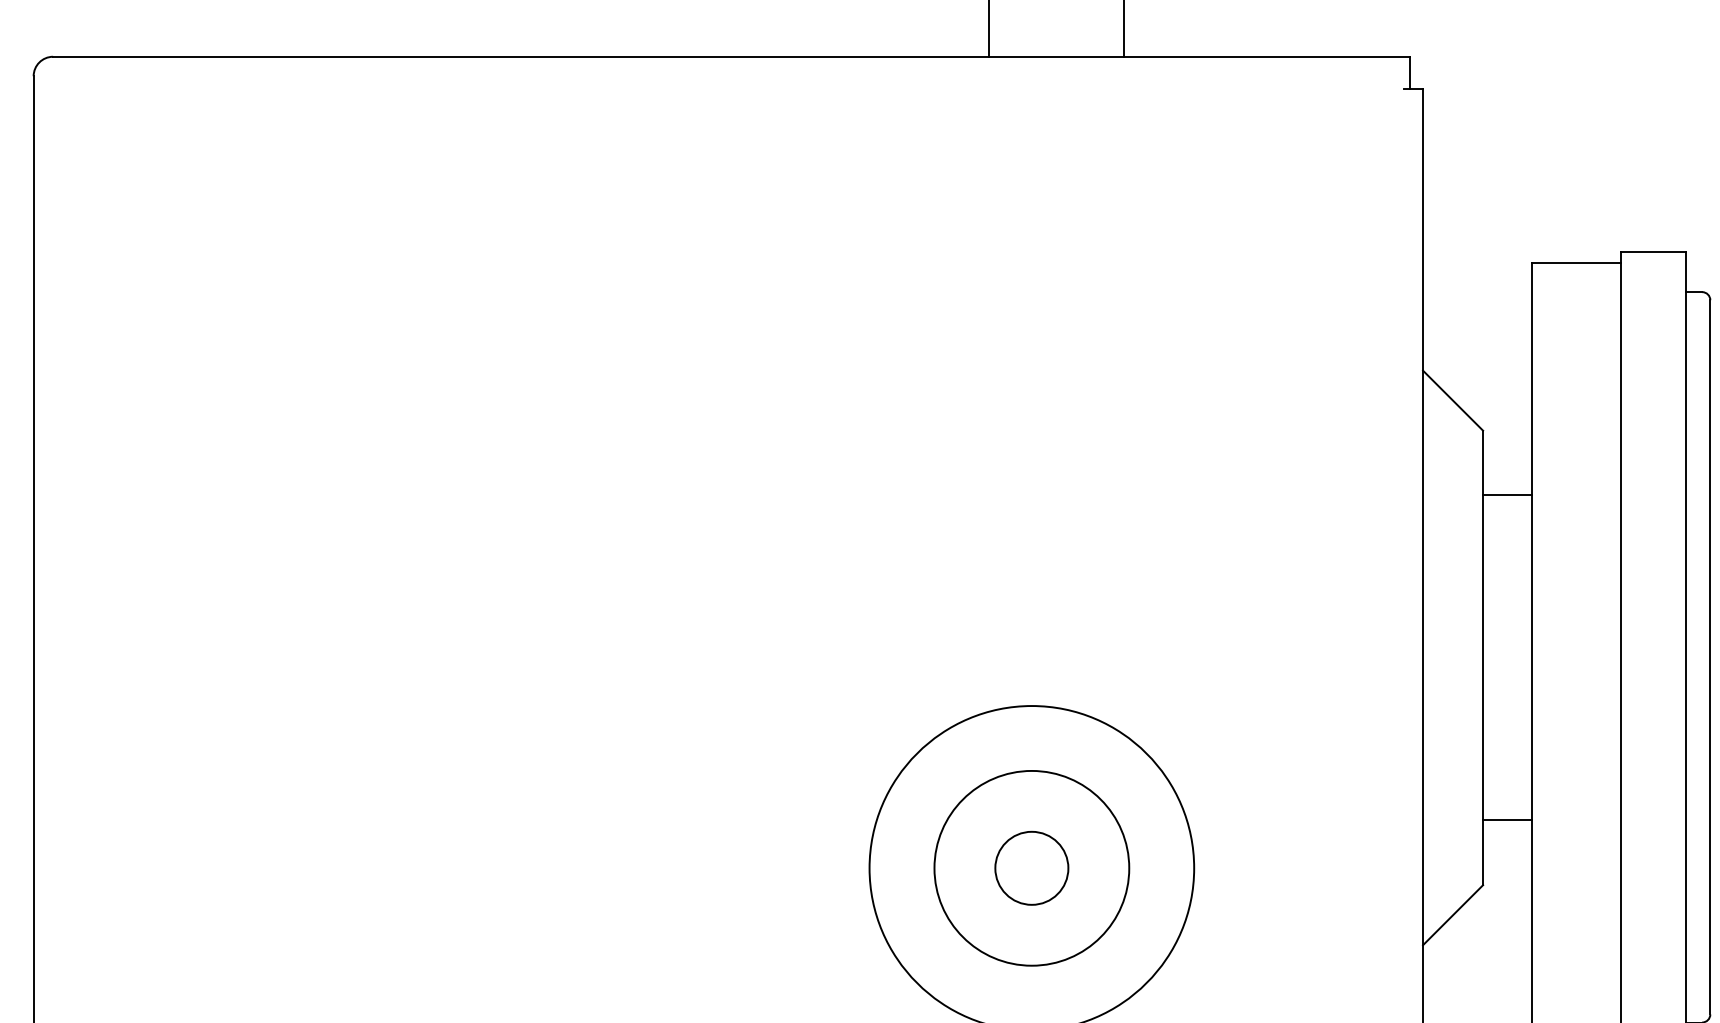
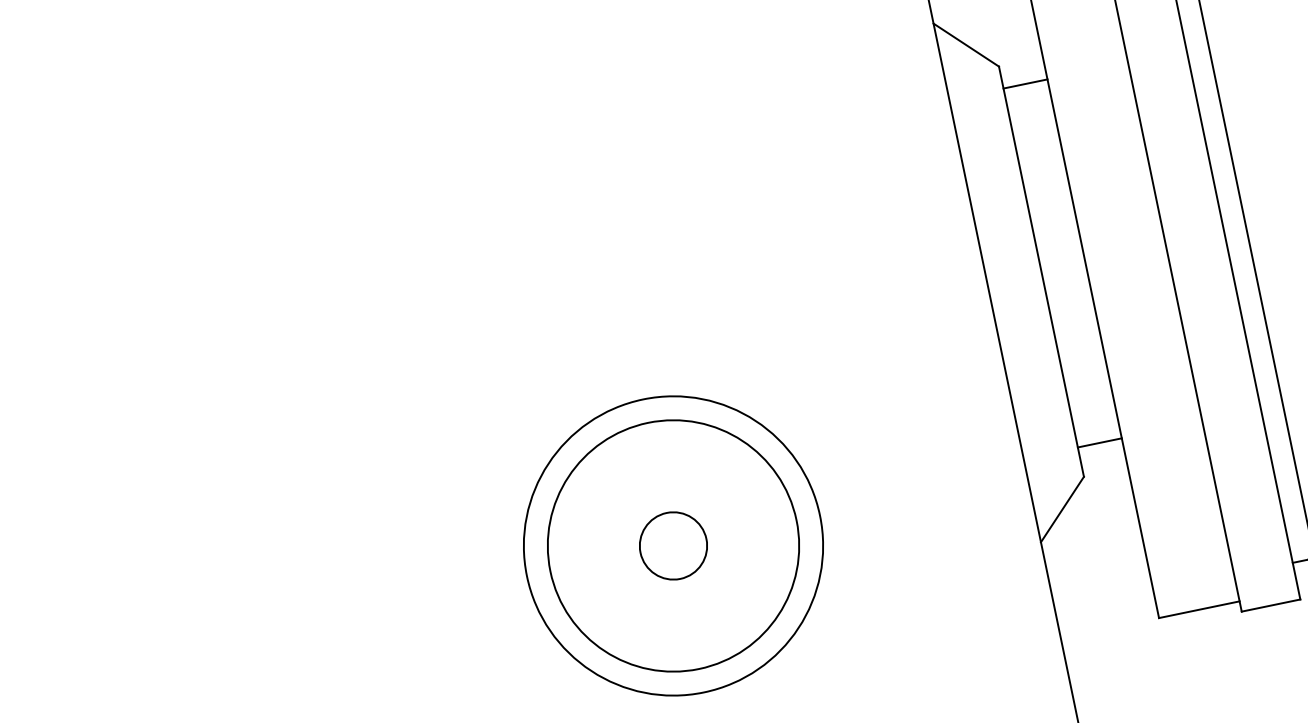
line: (1507, 495) -> (1025, 84), moved
line: (1507, 819) -> (1099, 442), moved
circle: (1031, 867) -> (673, 545), size x1.4

